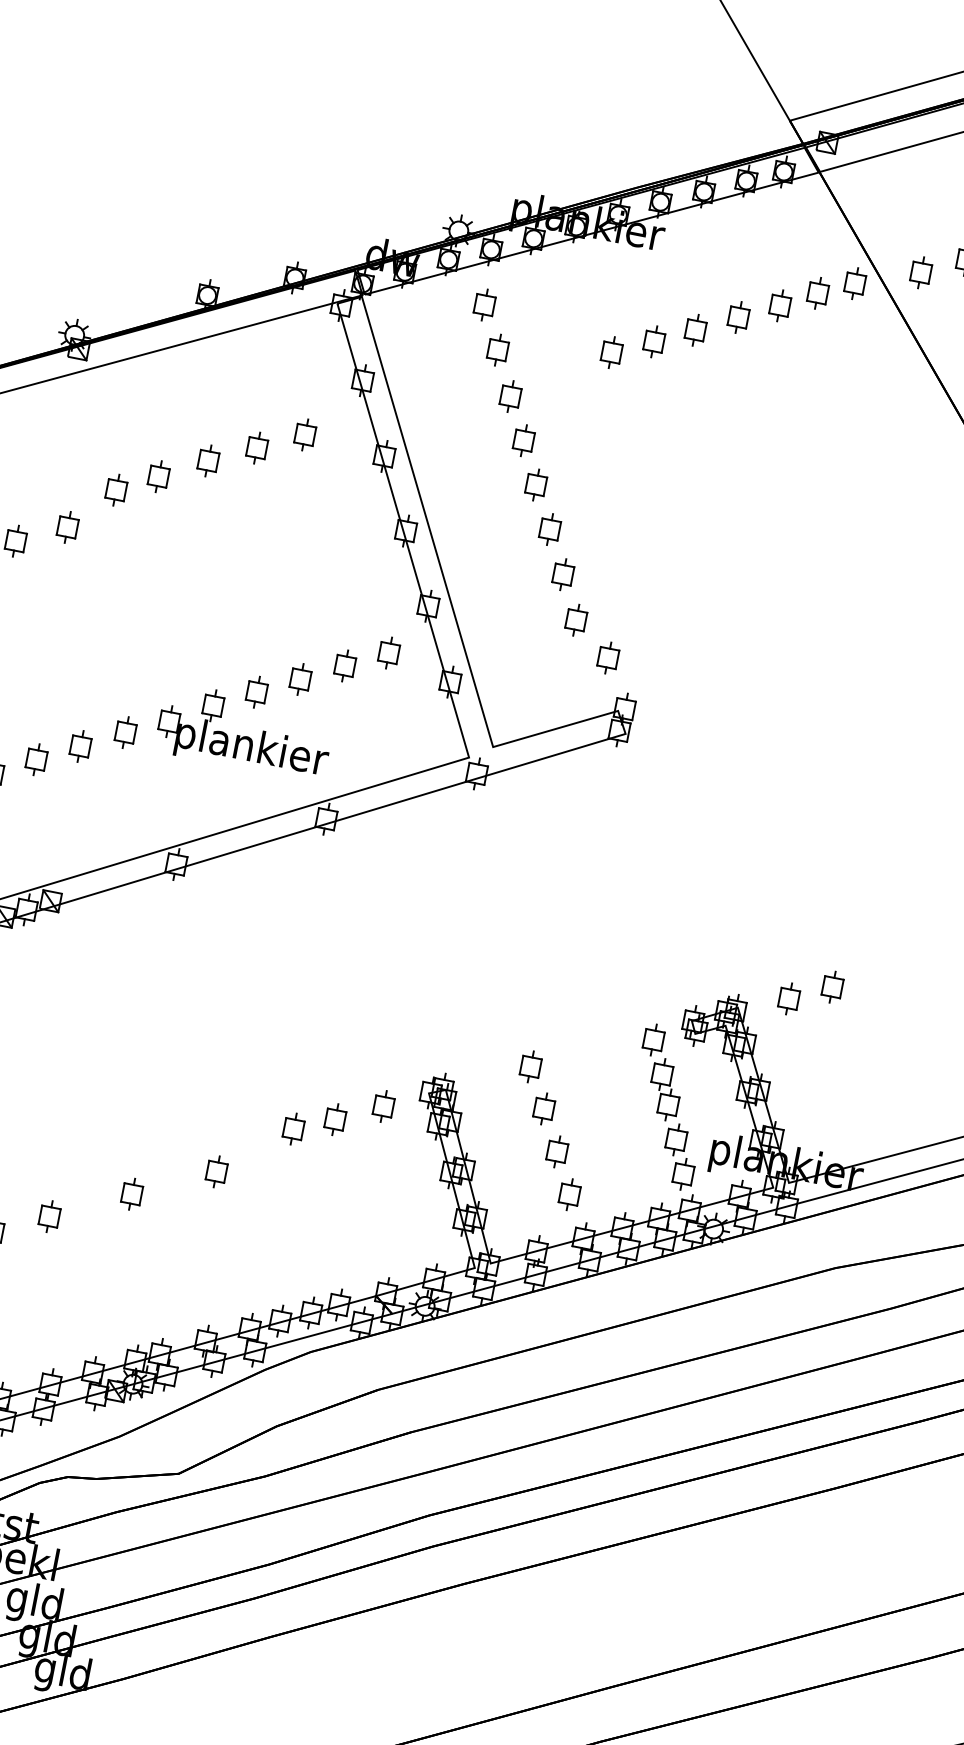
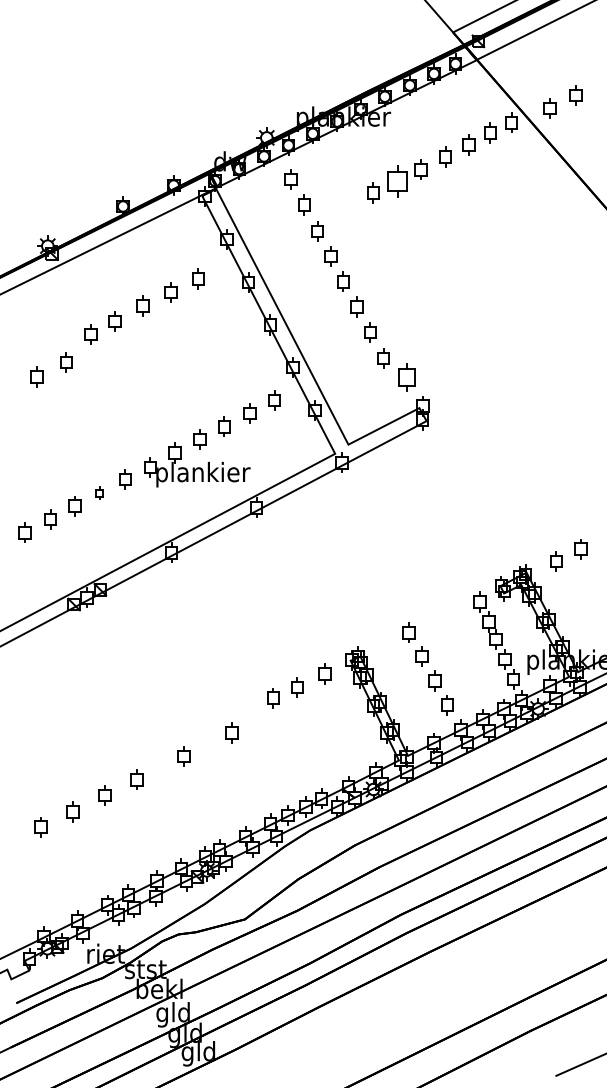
part: (654, 341) -> (397, 181), size x1.6
part: (607, 657) -> (406, 377), size x1.4
part: (80, 745) -> (99, 492), size x0.6

